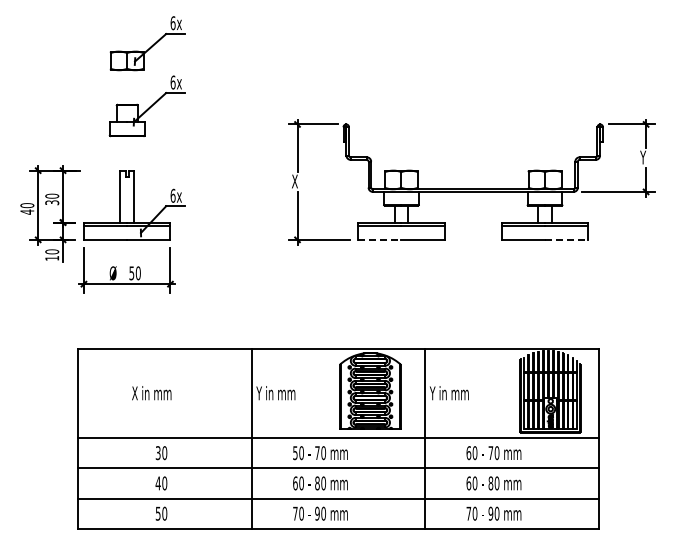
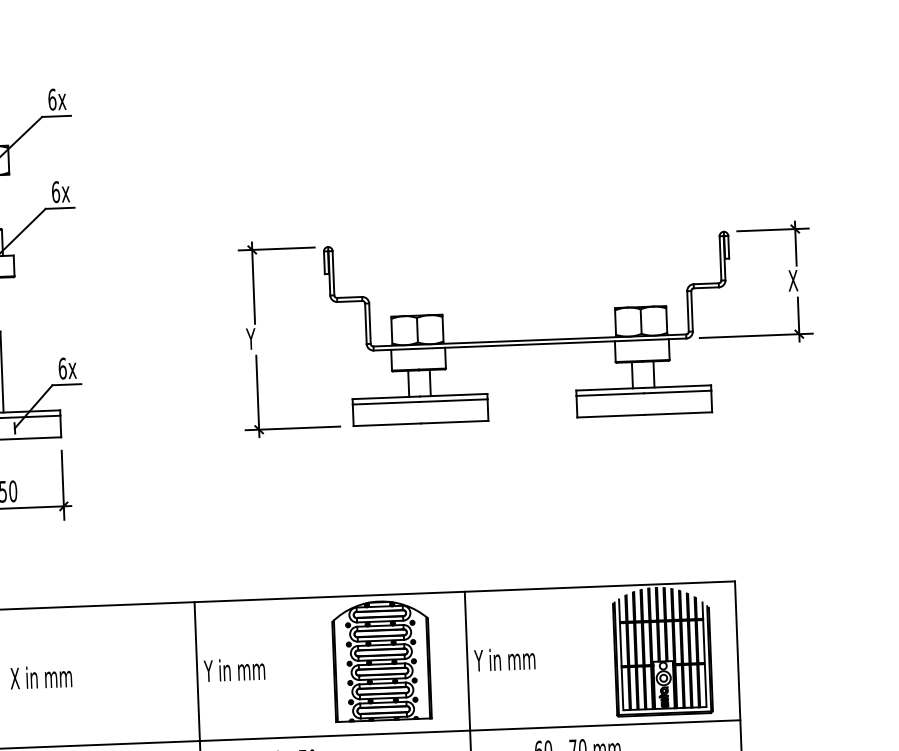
text: (643, 157) -> (793, 280), Y -> X
text: (294, 181) -> (250, 338), X -> Y
line: (379, 239) -> (386, 424), dashed -> solid
line: (566, 239) -> (678, 413), dashed -> solid

